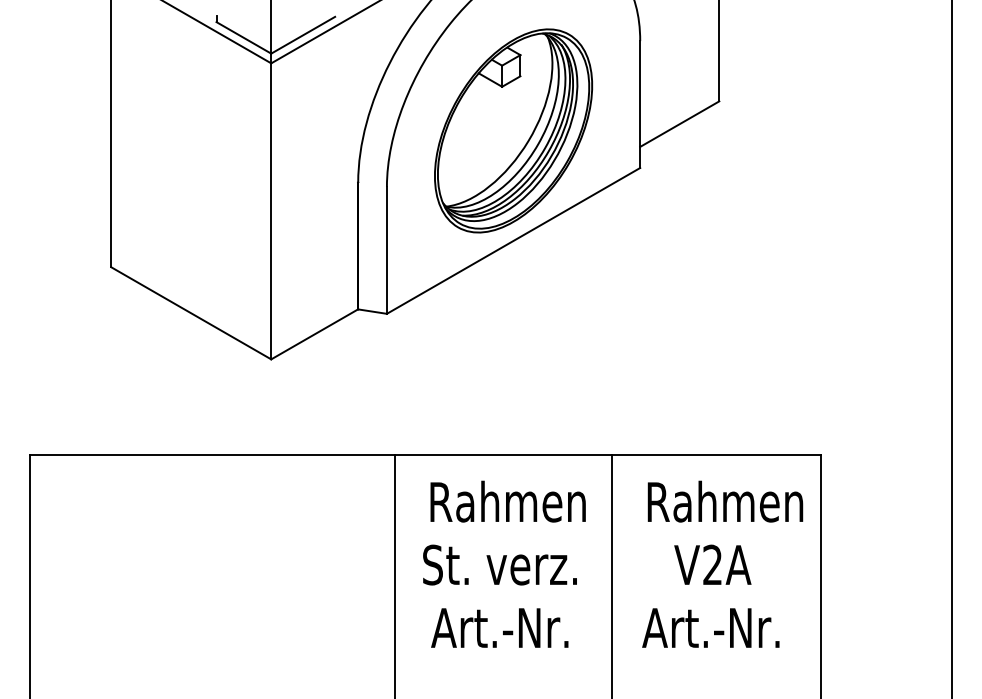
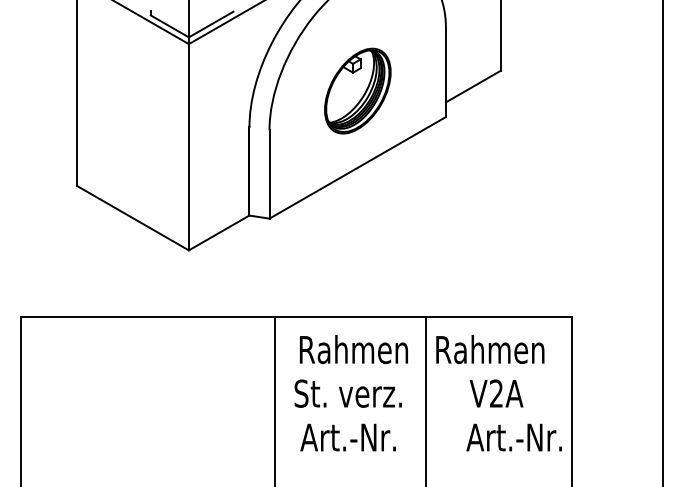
part: (513, 129) -> (357, 90), size x0.6
text: (725, 501) -> (490, 349), moved
text: (709, 627) -> (513, 437), moved

